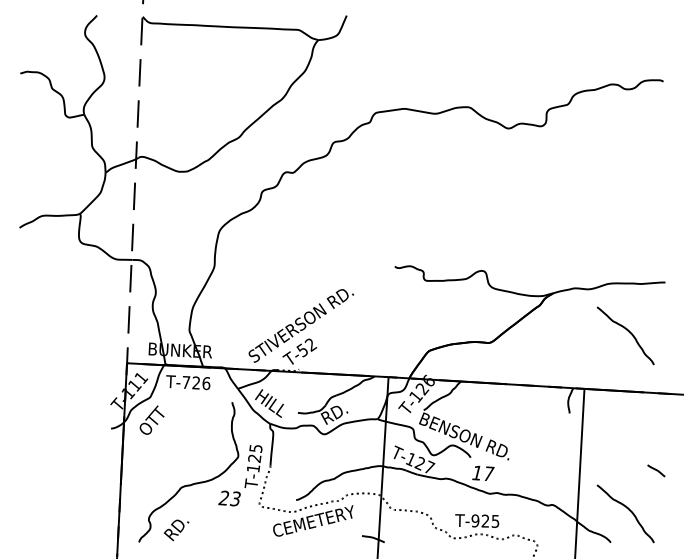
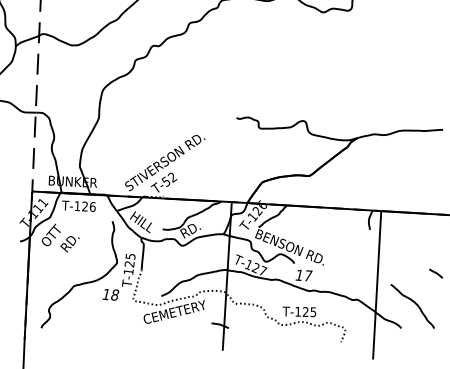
curve: (628, 332) -> (414, 168), removed
text: (186, 382) -> (77, 206), T-726 -> T-126
text: (229, 498) -> (110, 294), 23 -> 18
text: (475, 520) -> (298, 311), T-925 -> T-125
text: (176, 530) -> (69, 244), moved

